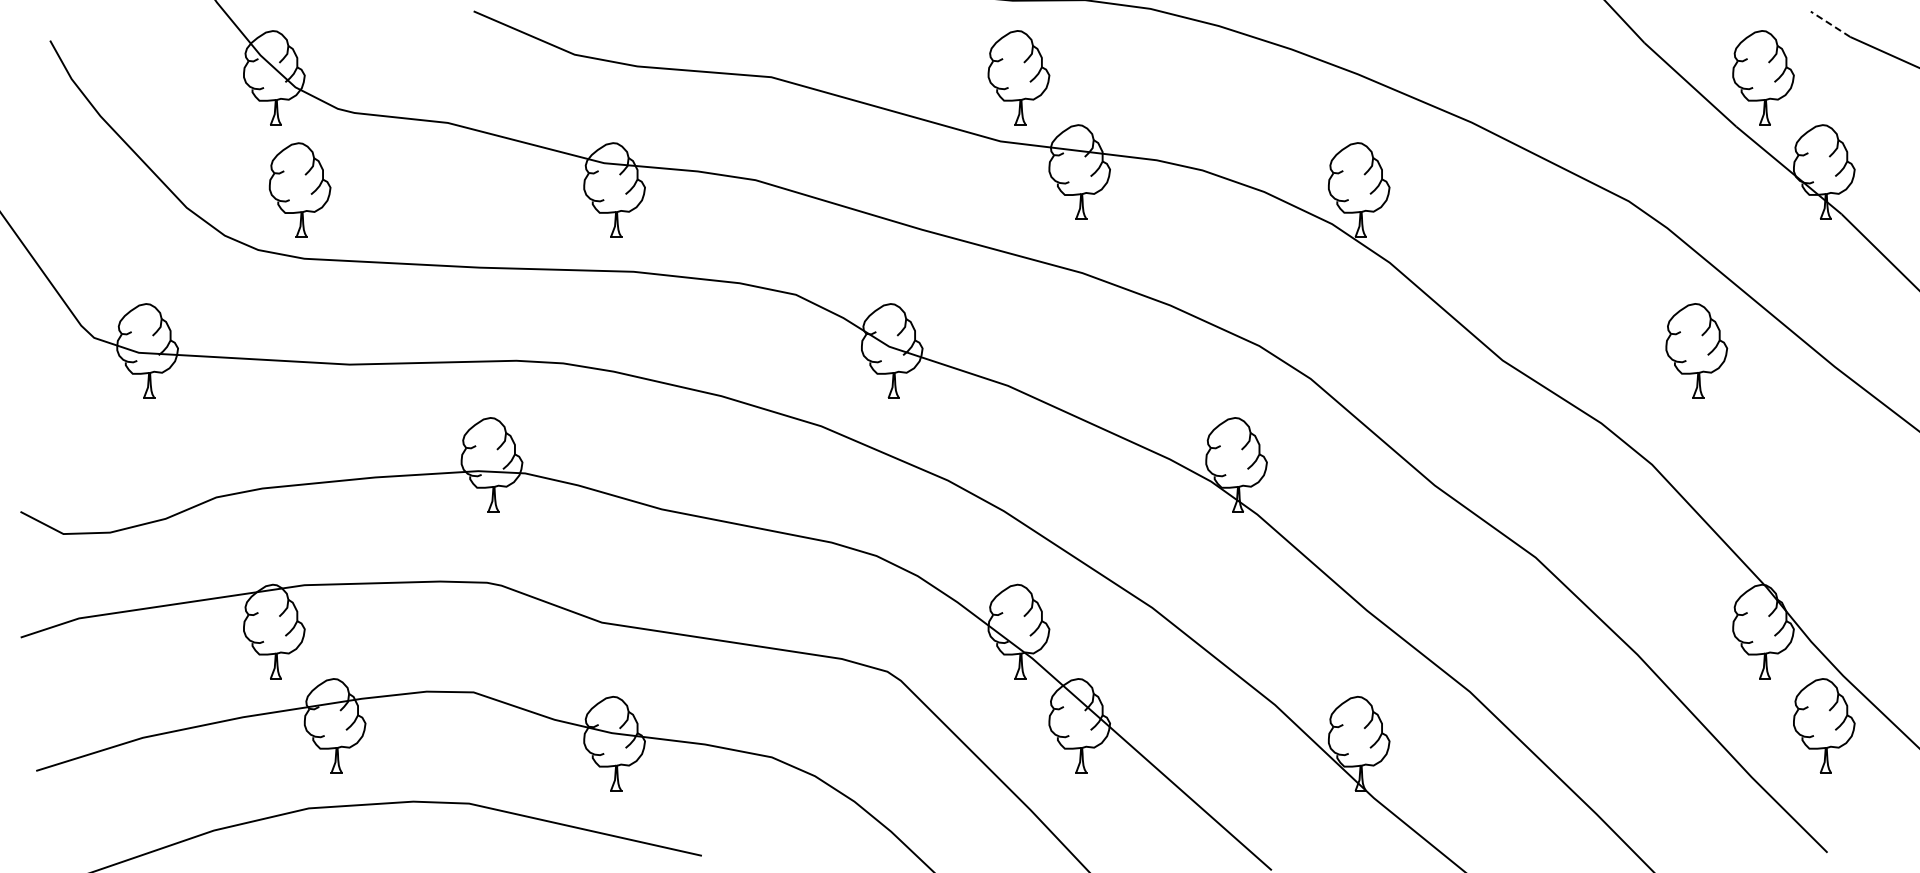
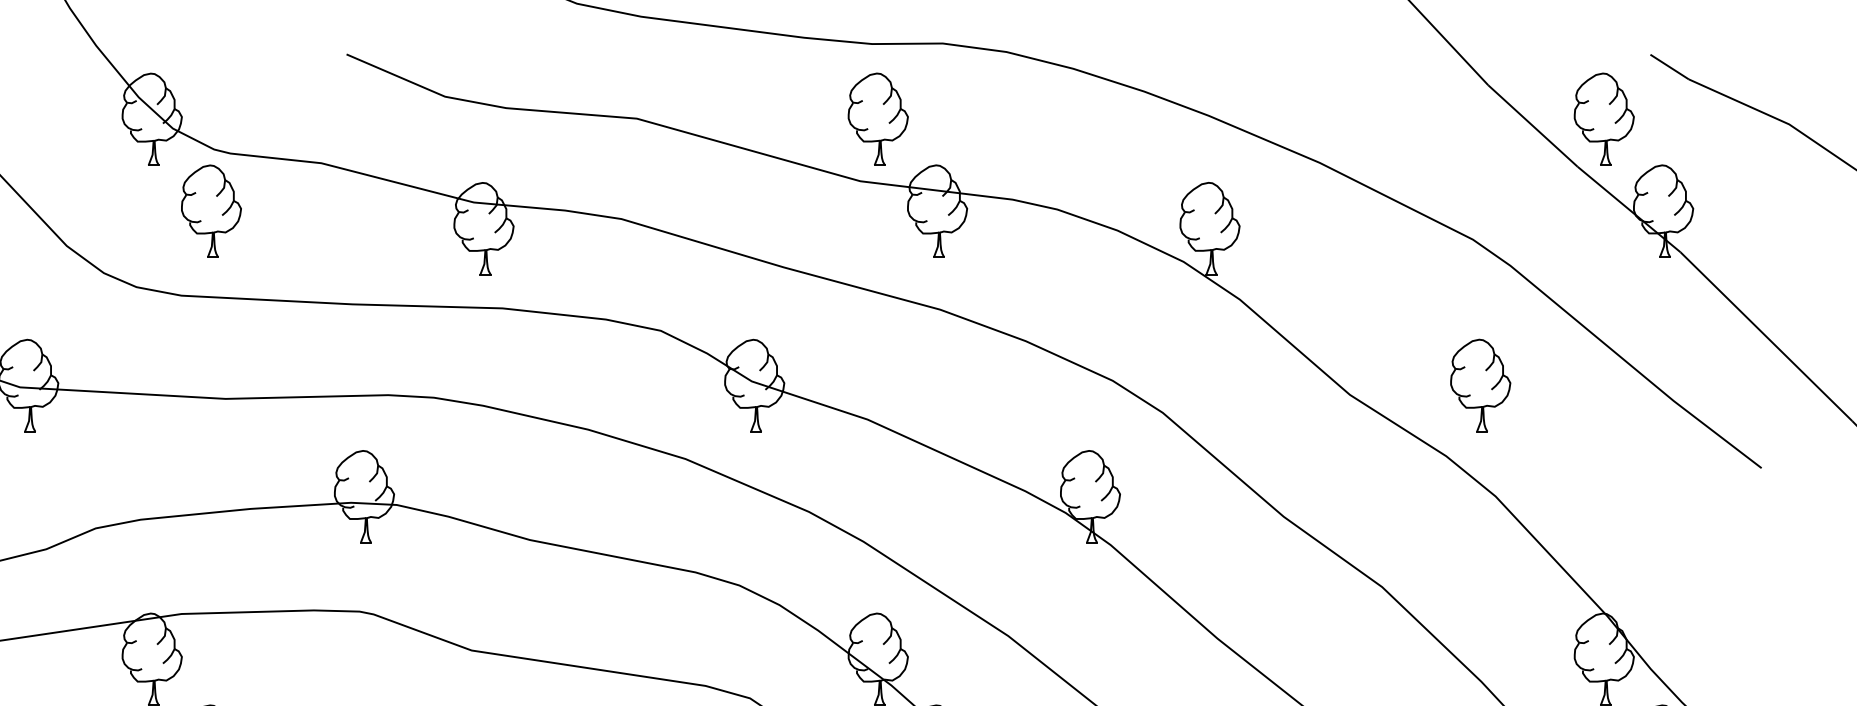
line: (1830, 24) -> (1669, 67), dashed -> solid
part: (299, 189) -> (210, 210), moved
part: (1696, 350) -> (1480, 385), moved

